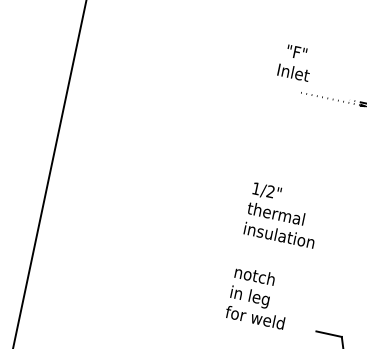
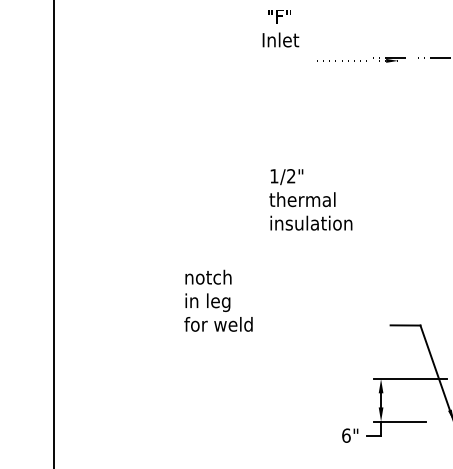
text: (295, 62) -> (280, 28), moved
text: (282, 215) -> (310, 199), moved
text: (259, 297) -> (218, 300), moved

